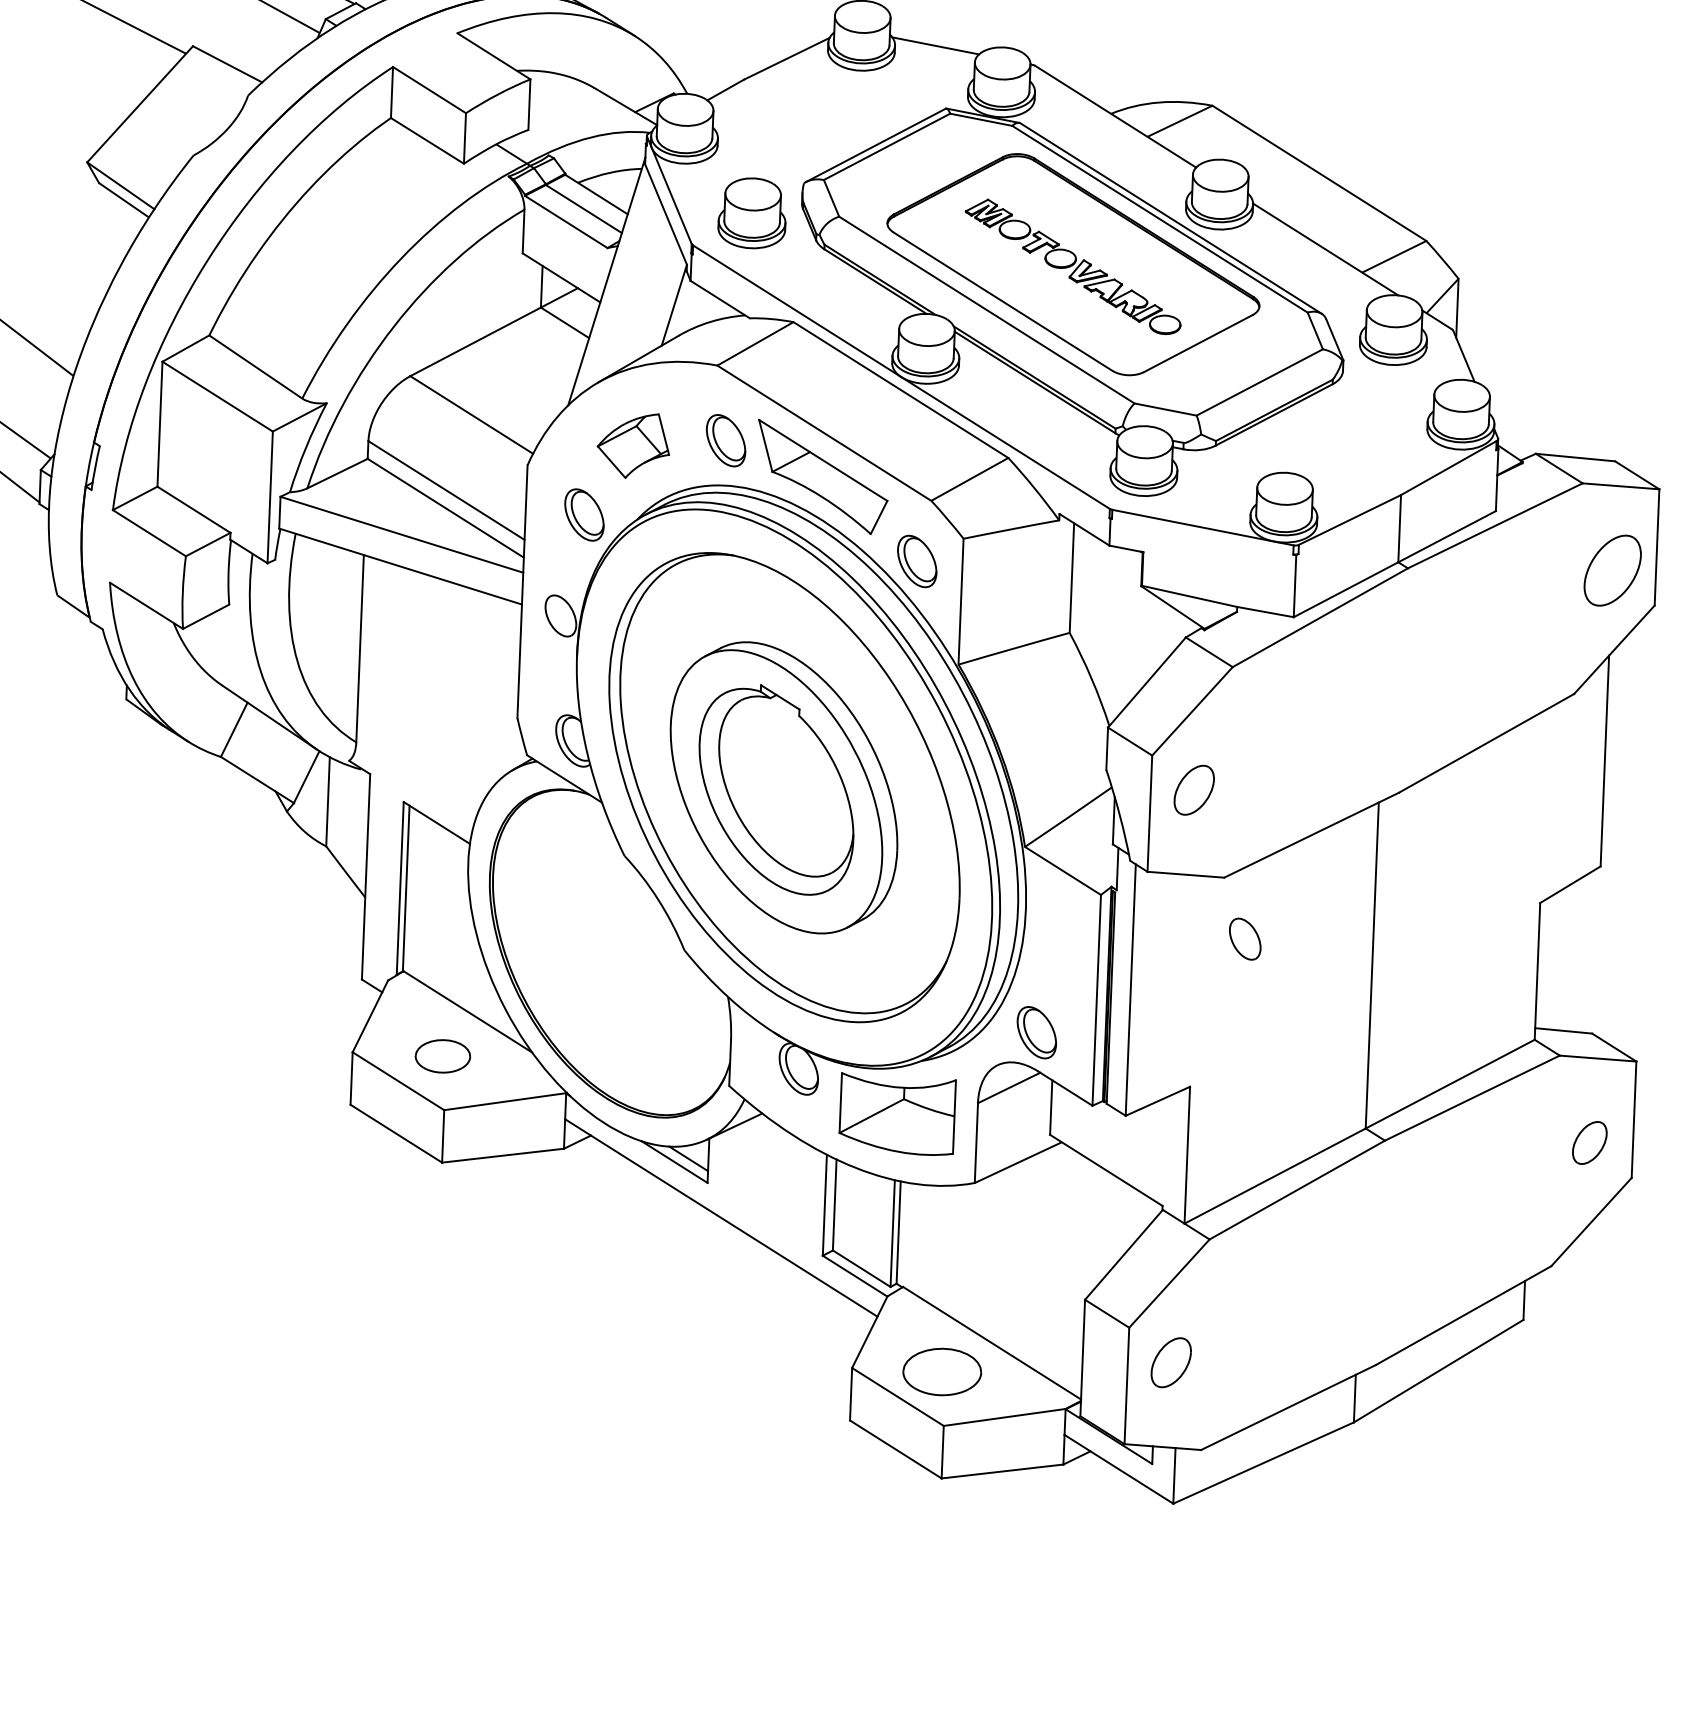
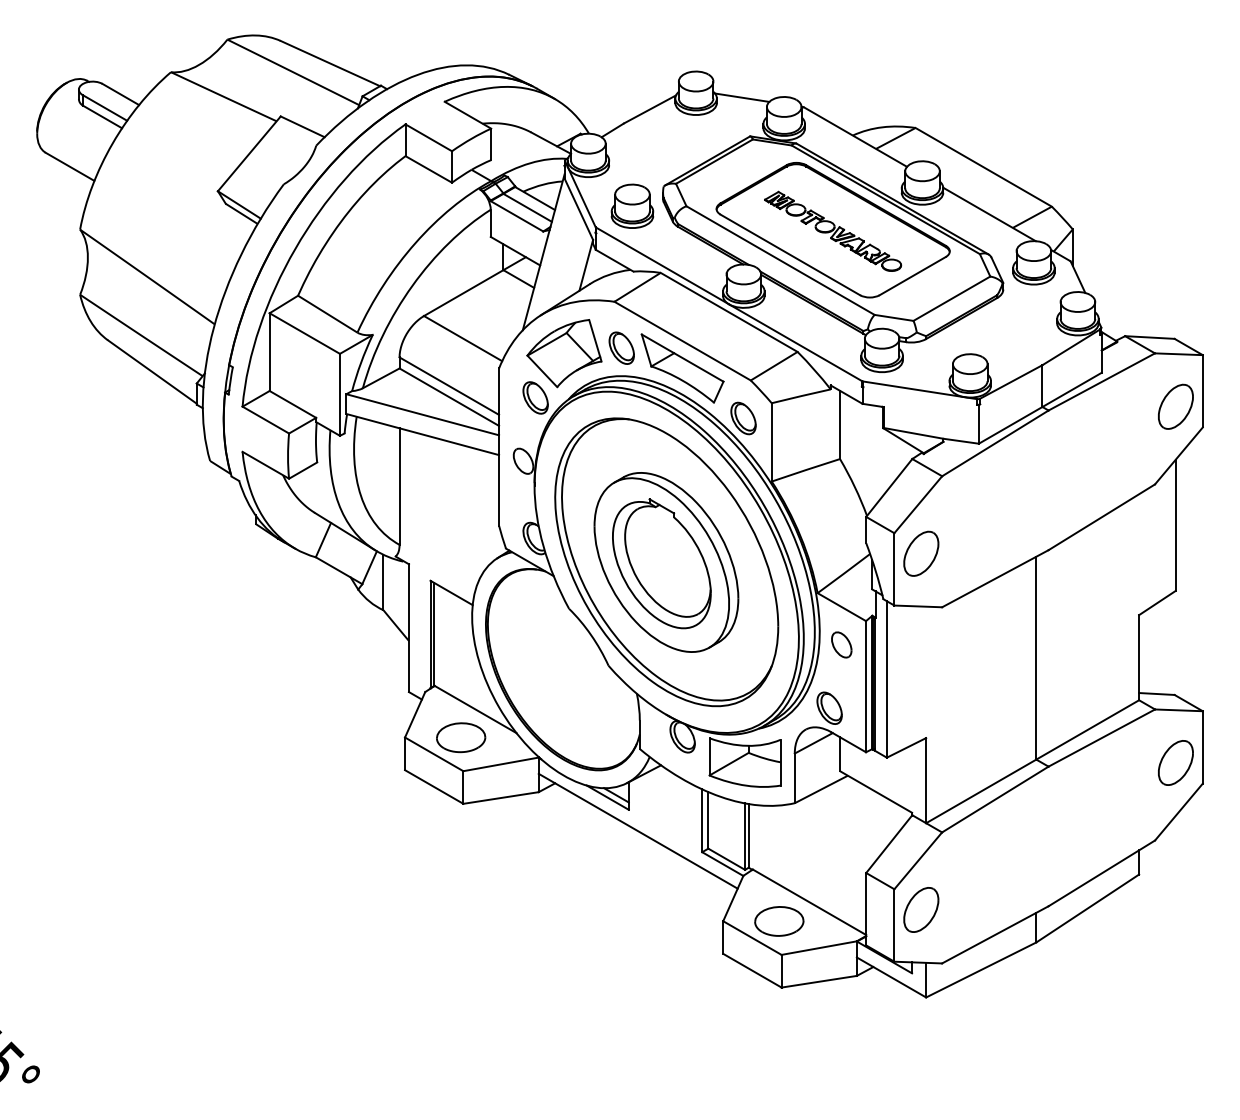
part: (633, 445) -> (564, 353), size x1.67
part: (1194, 789) -> (921, 553), size x1.43
part: (1244, 938) -> (841, 644), moved
part: (443, 1055) -> (461, 737), size x1.43
part: (1589, 1142) -> (1175, 762), size x1.67
part: (1171, 1362) -> (921, 909), size x1.43

